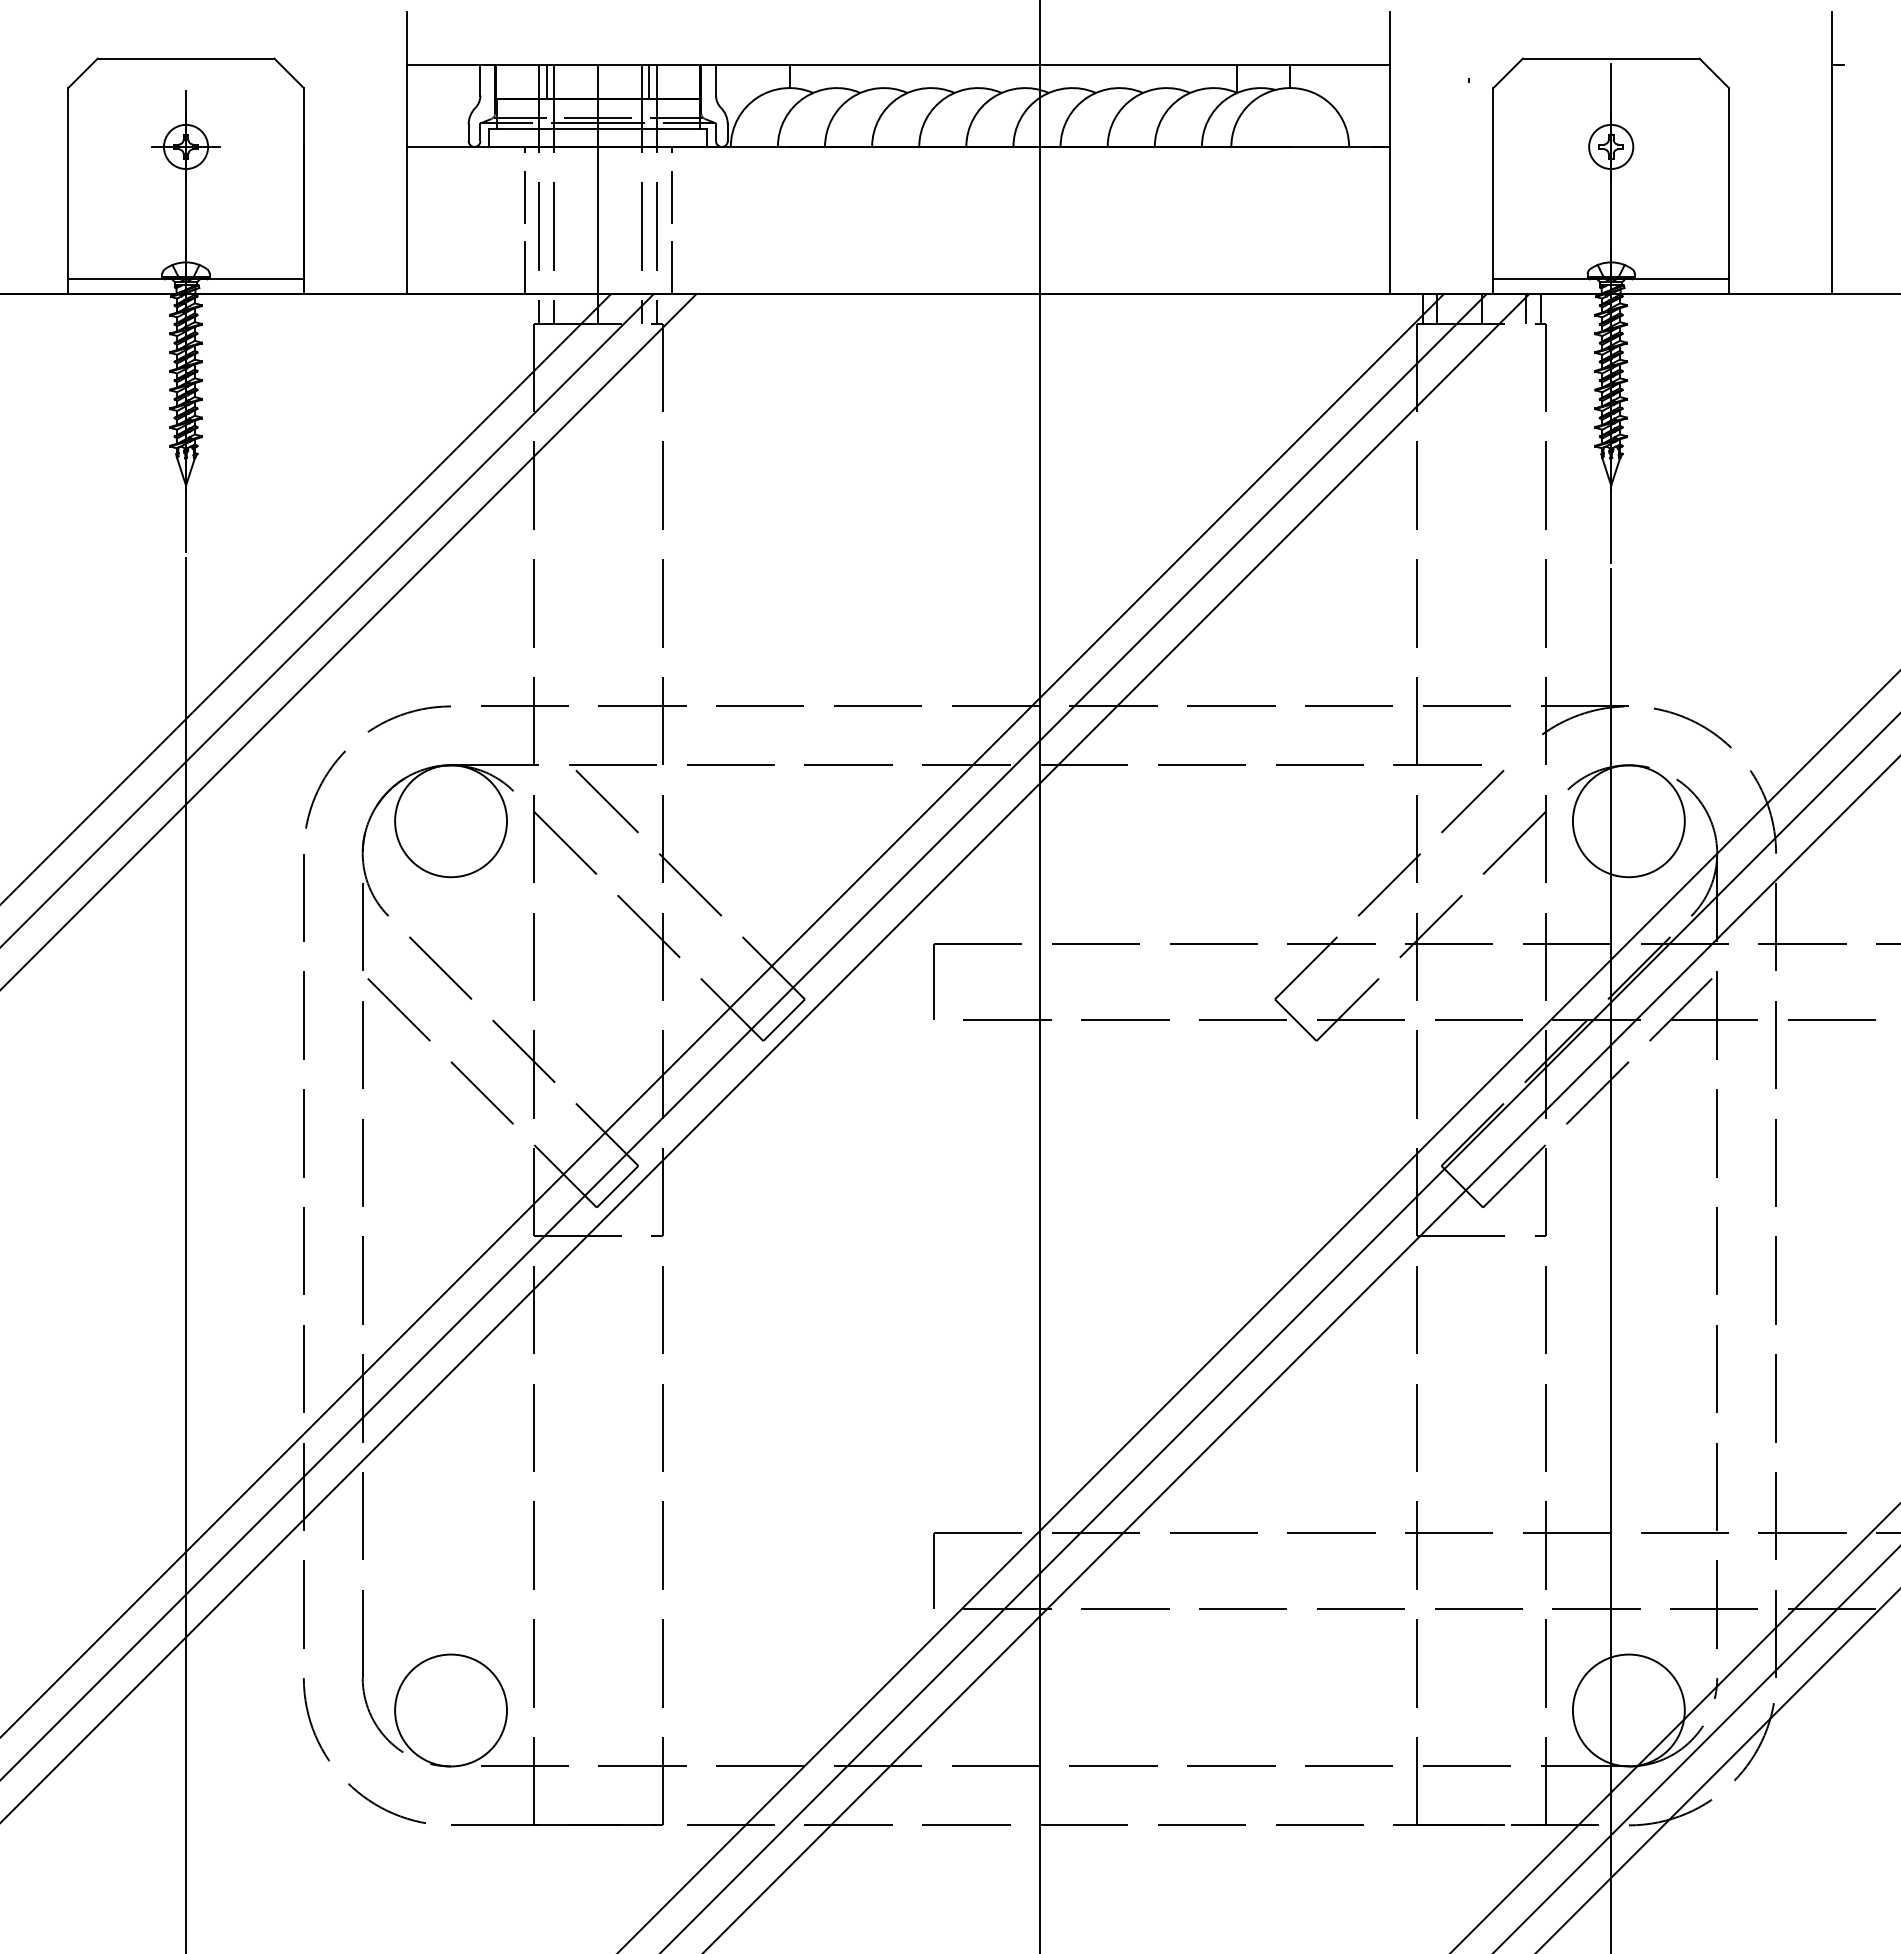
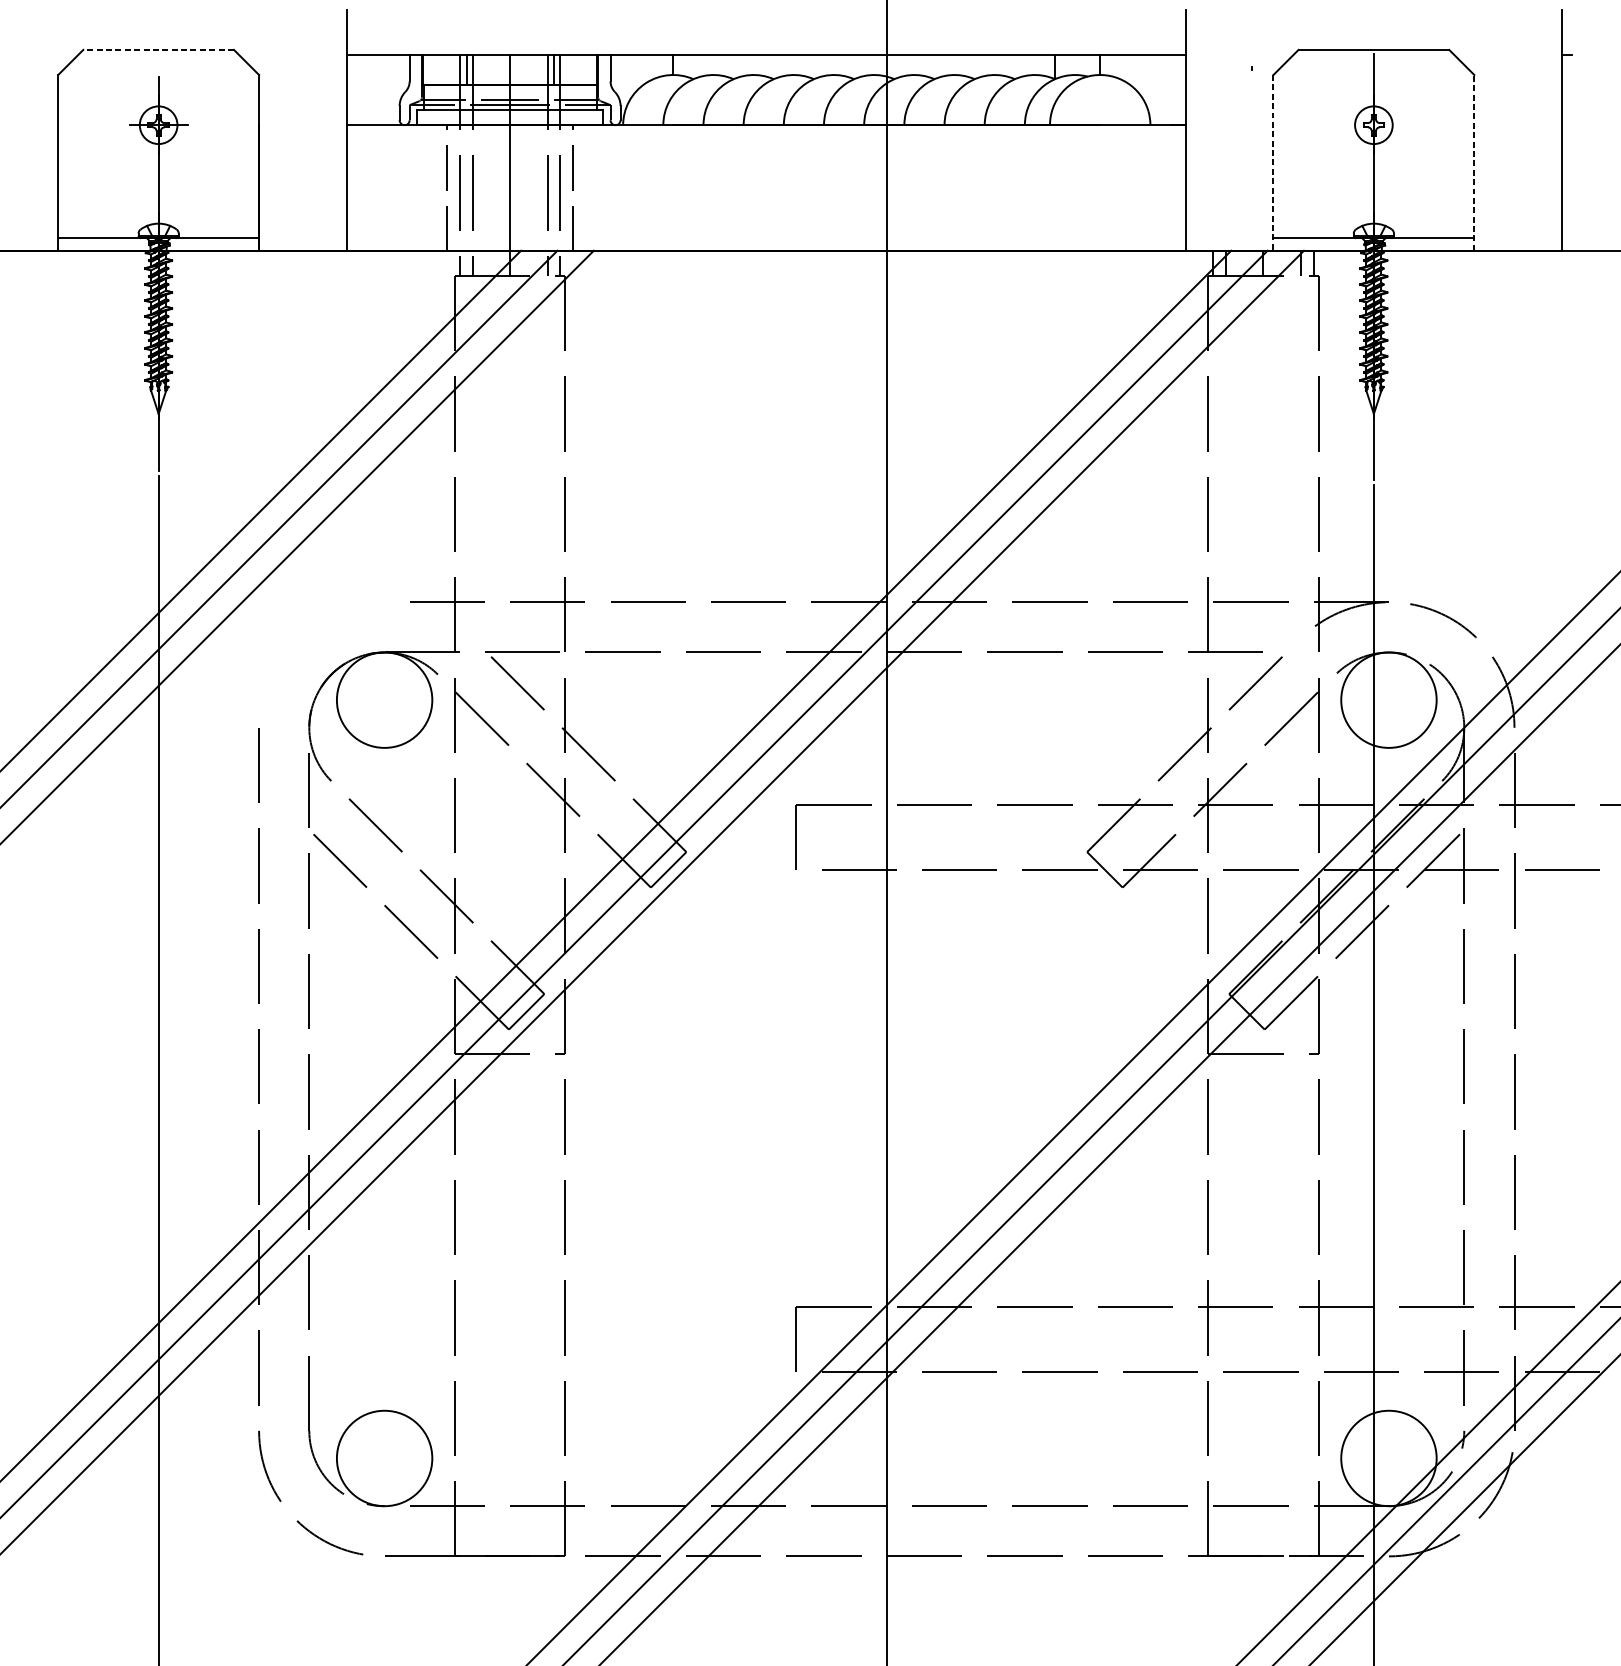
line: (185, 58) -> (158, 49), solid -> dashed
line: (1728, 190) -> (1473, 162), solid -> dashed
line: (1493, 191) -> (1273, 163), solid -> dashed
arc: (369, 732) -> (315, 624), removed

